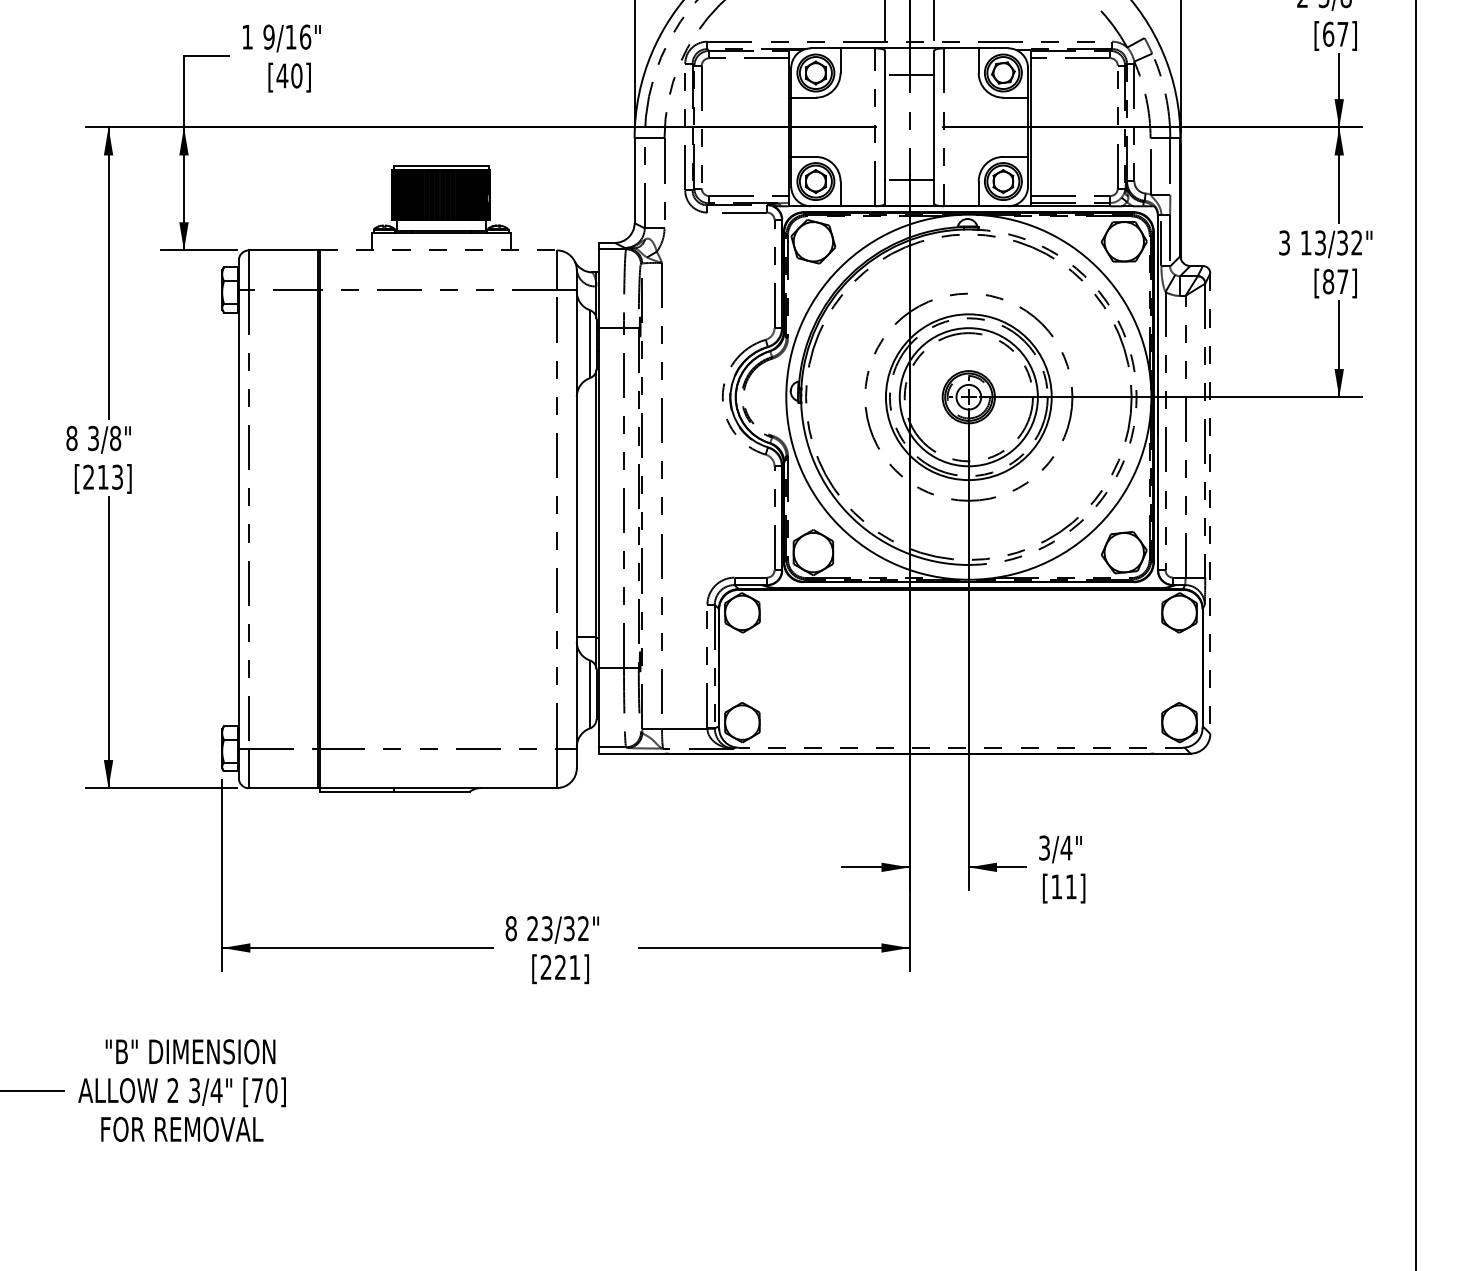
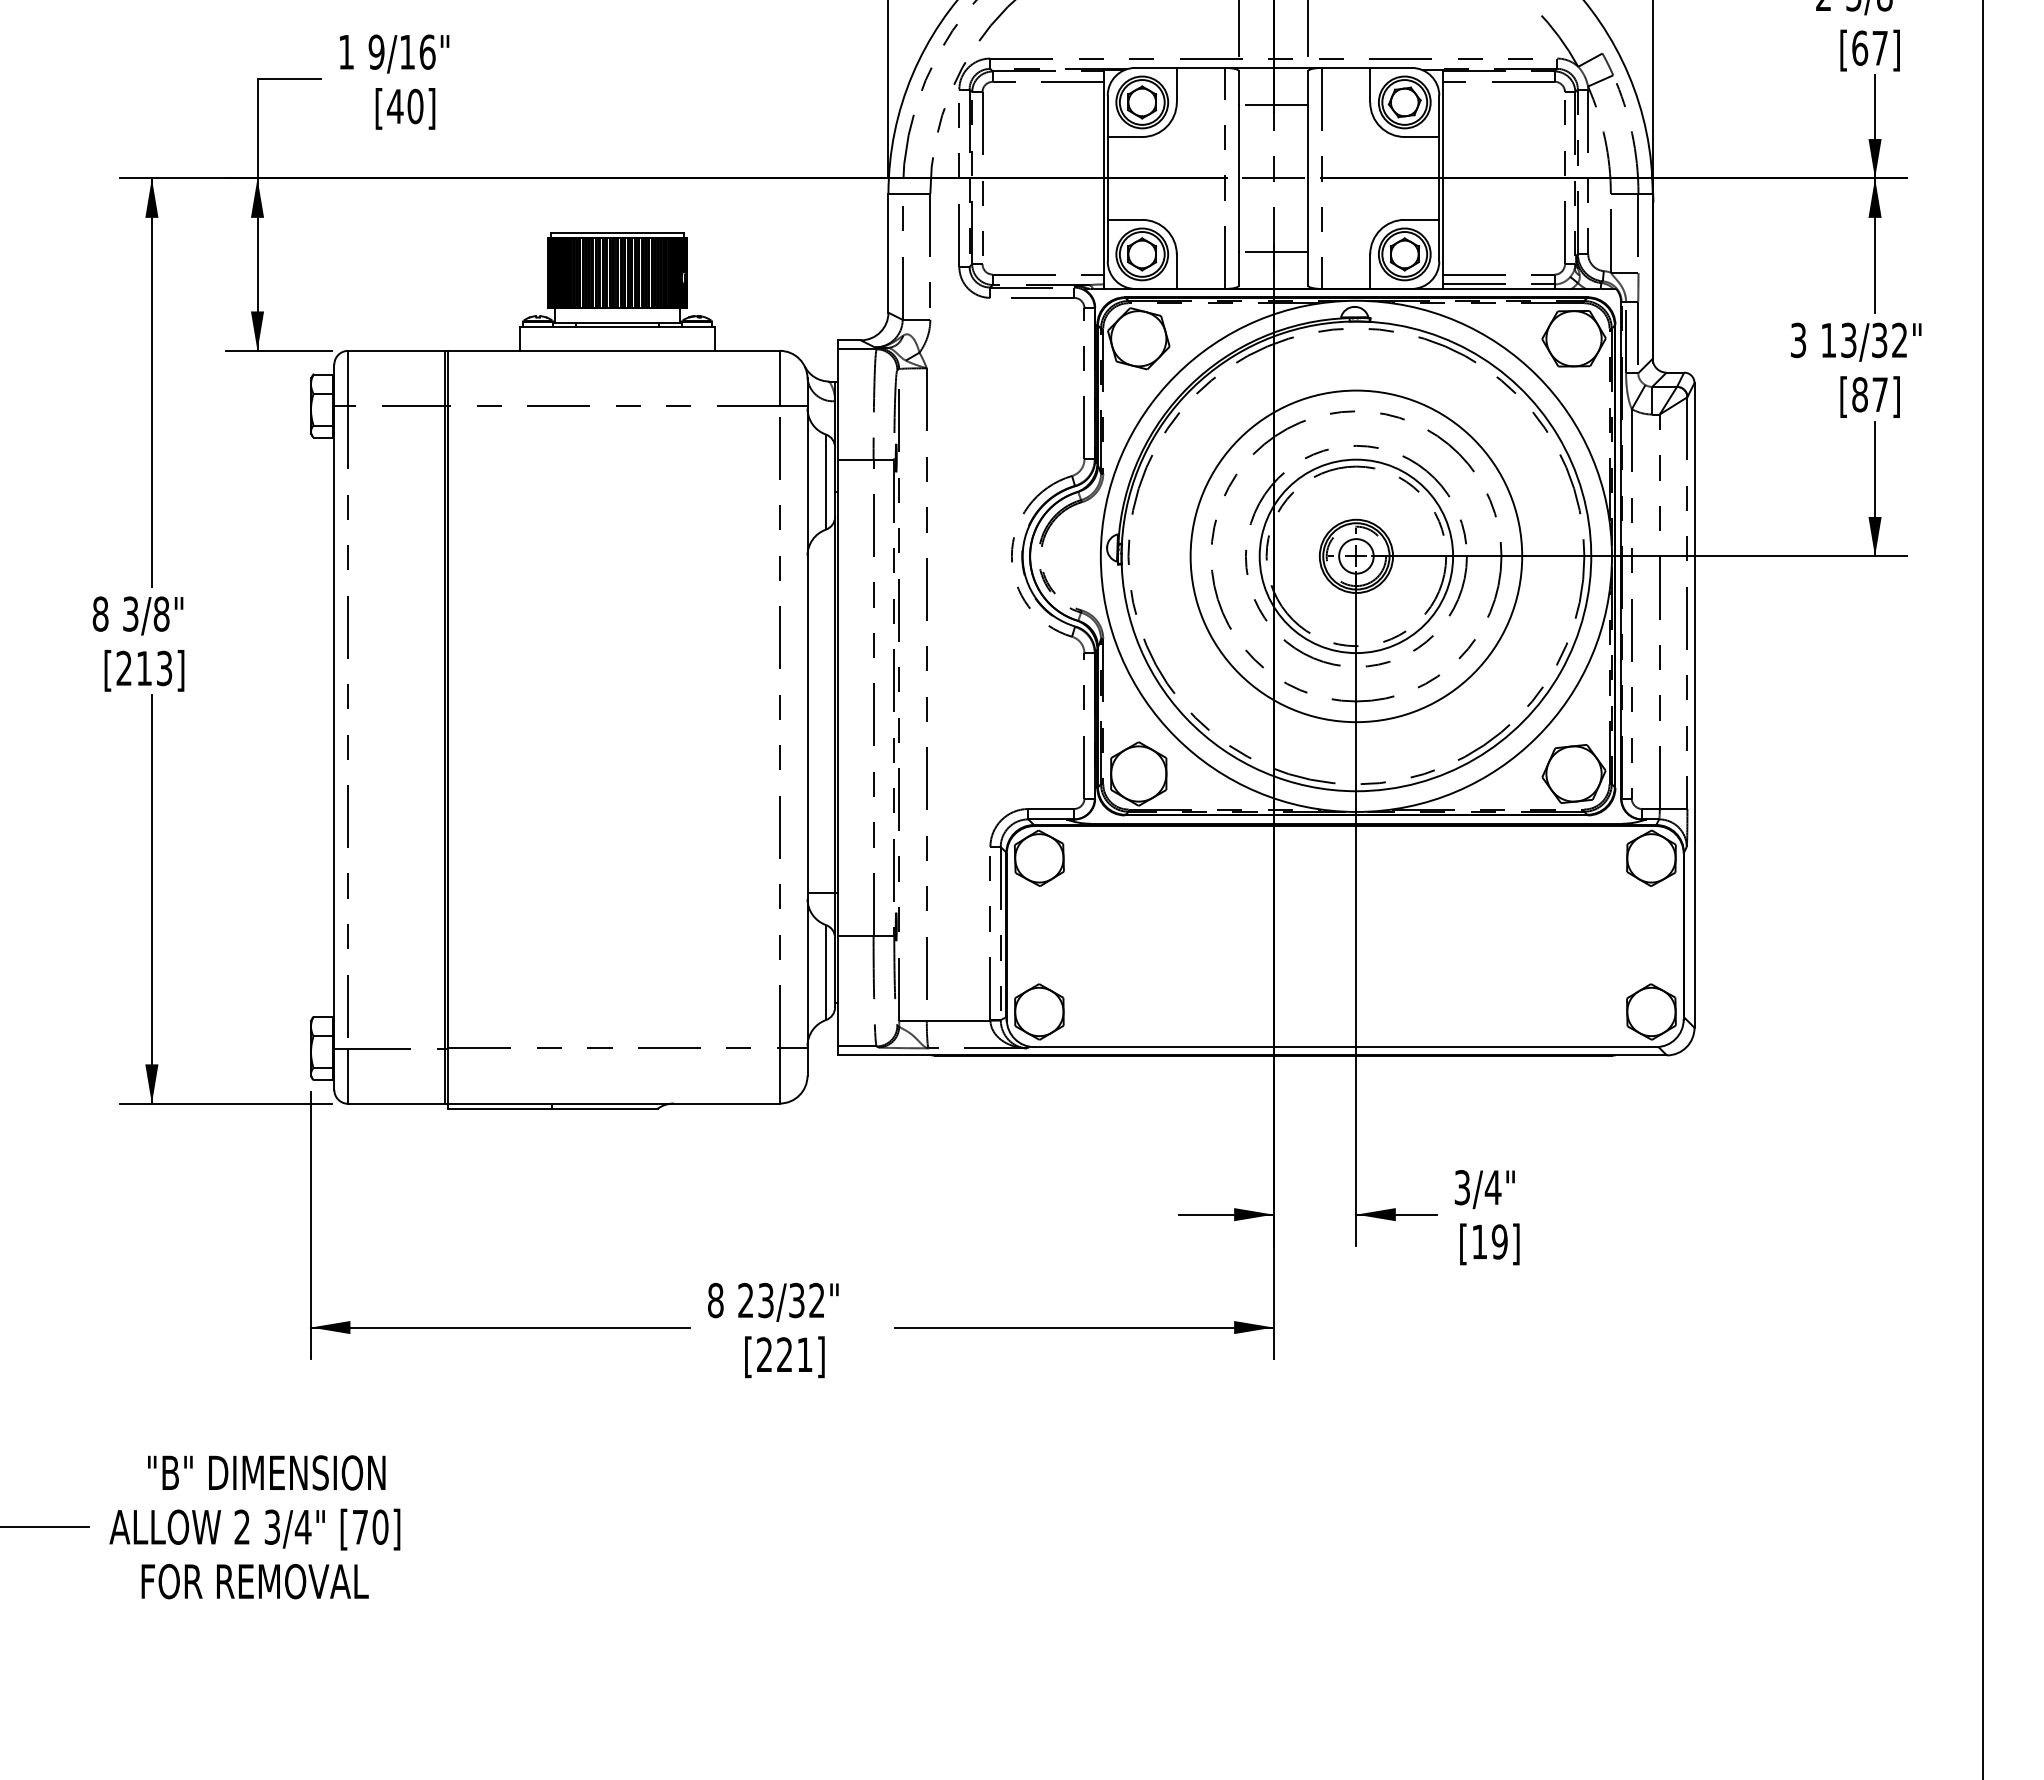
line: (909, 127) -> (1273, 178), added
line: (438, 250) -> (614, 350), dashed -> solid
arc: (1136, 395) -> (1591, 553), dashed -> solid
circle: (968, 397) -> (1356, 556), size x1.43
line: (1210, 503) -> (1694, 705), dashed -> solid
line: (961, 747) -> (1345, 1047), dashed -> solid
text: (1071, 886) -> (1499, 1241), [11] -> [19]

